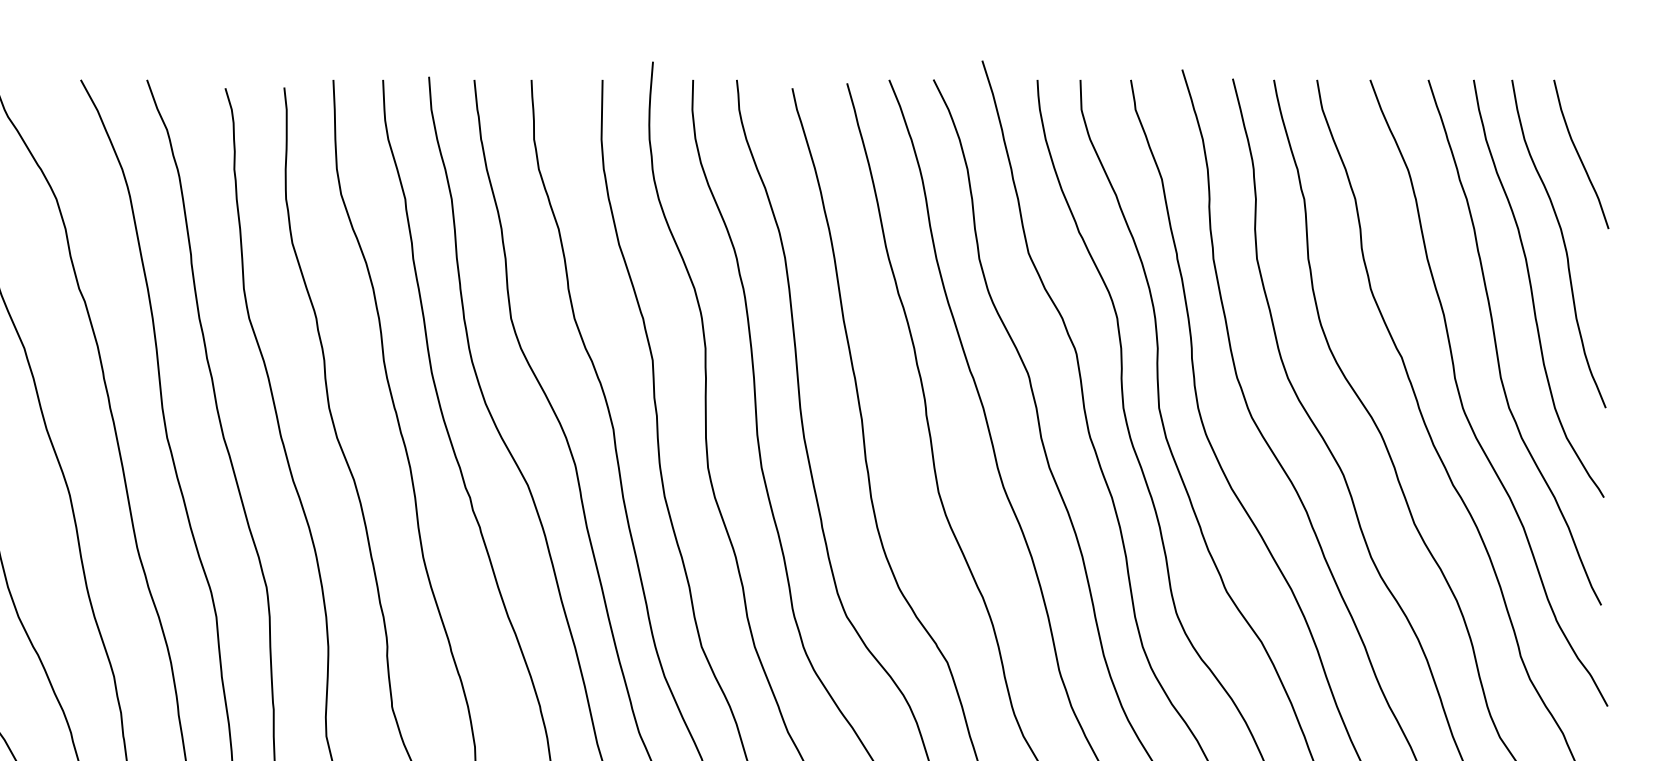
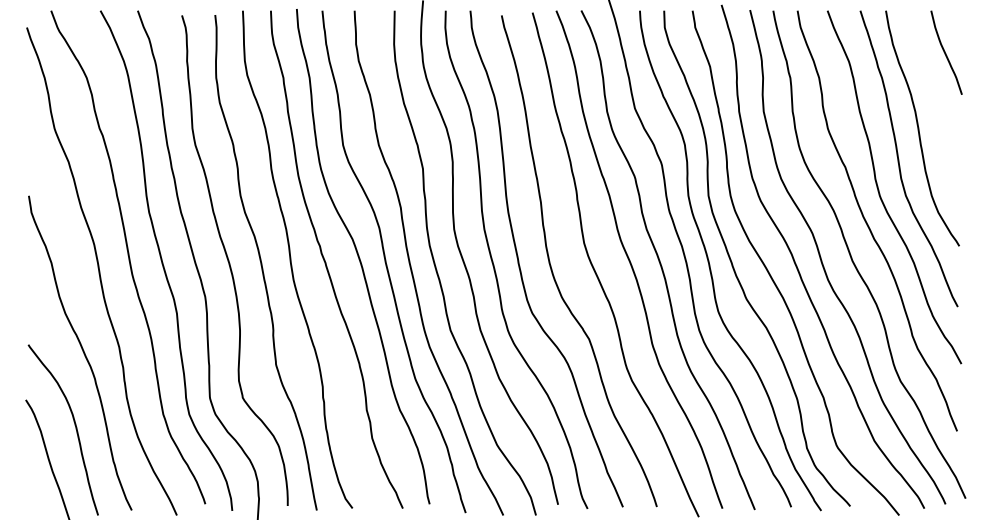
curve: (1561, 240) -> (935, 101), removed

